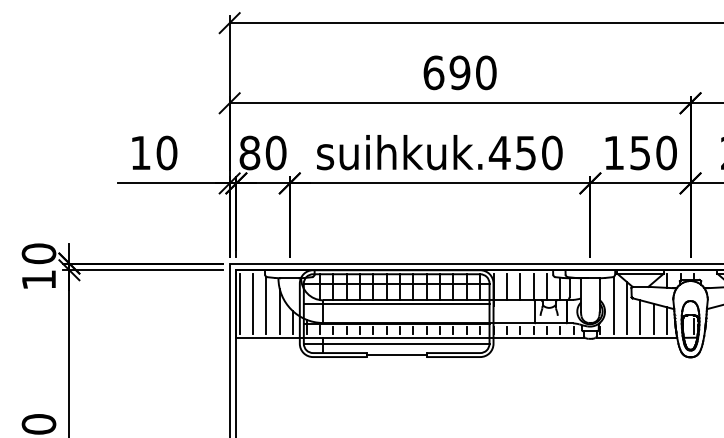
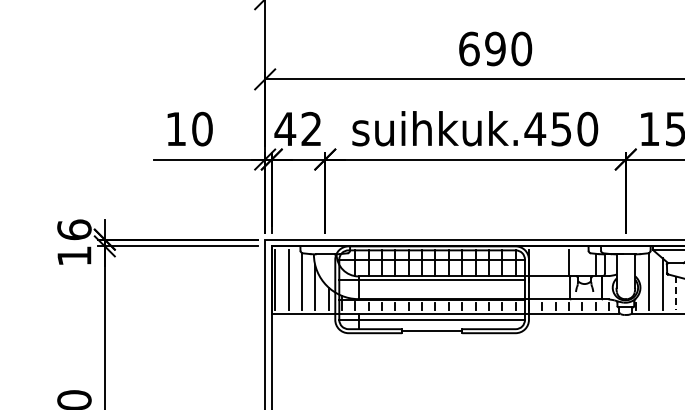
text: (262, 152) -> (297, 128), 80 -> 42
text: (38, 253) -> (73, 229), 10 -> 16
line: (506, 287) -> (541, 263), removed
line: (520, 287) -> (555, 263), removed
line: (546, 287) -> (581, 263), removed
line: (640, 317) -> (675, 293), solid -> dashed

